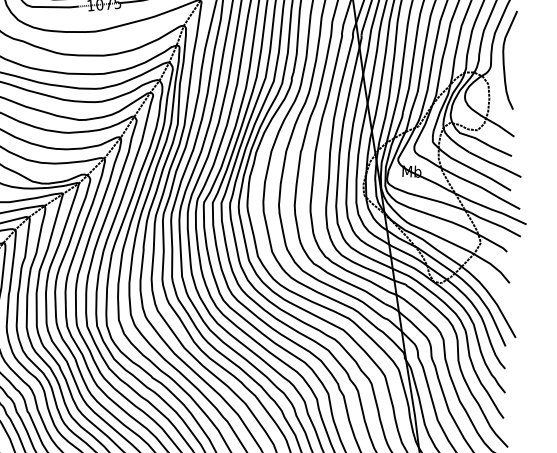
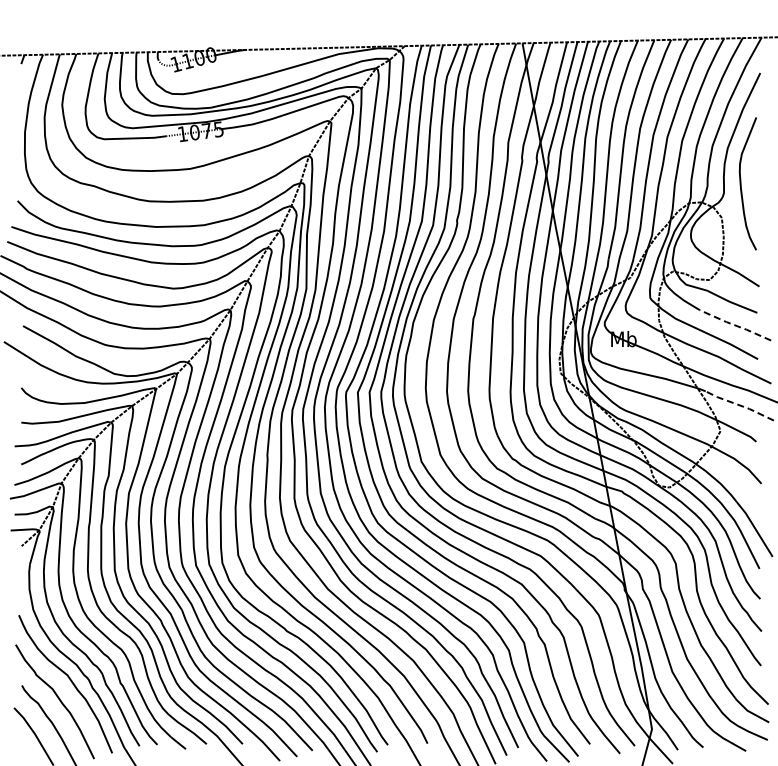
line: (494, 164) -> (734, 325), solid -> dashed
line: (496, 224) -> (740, 405), solid -> dashed

